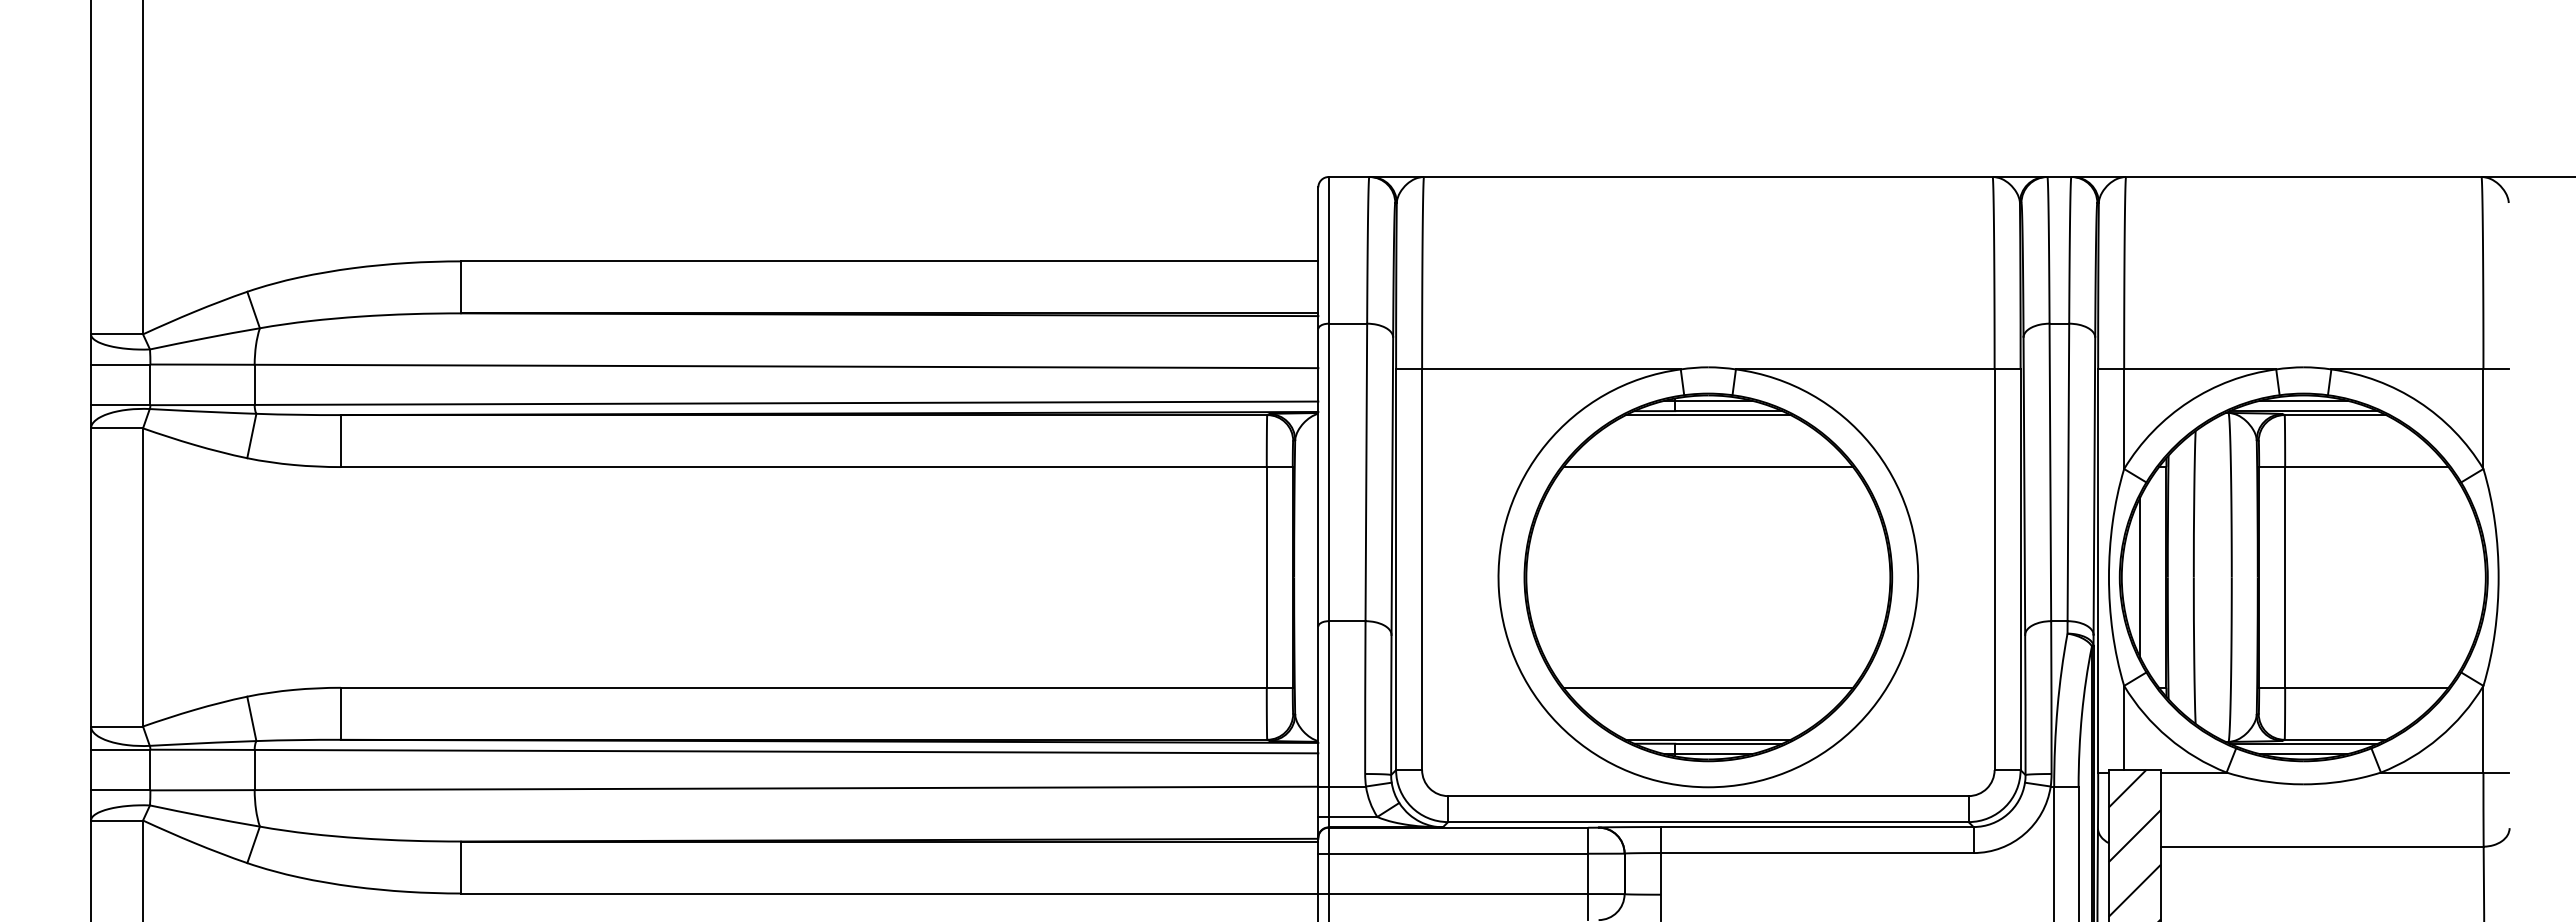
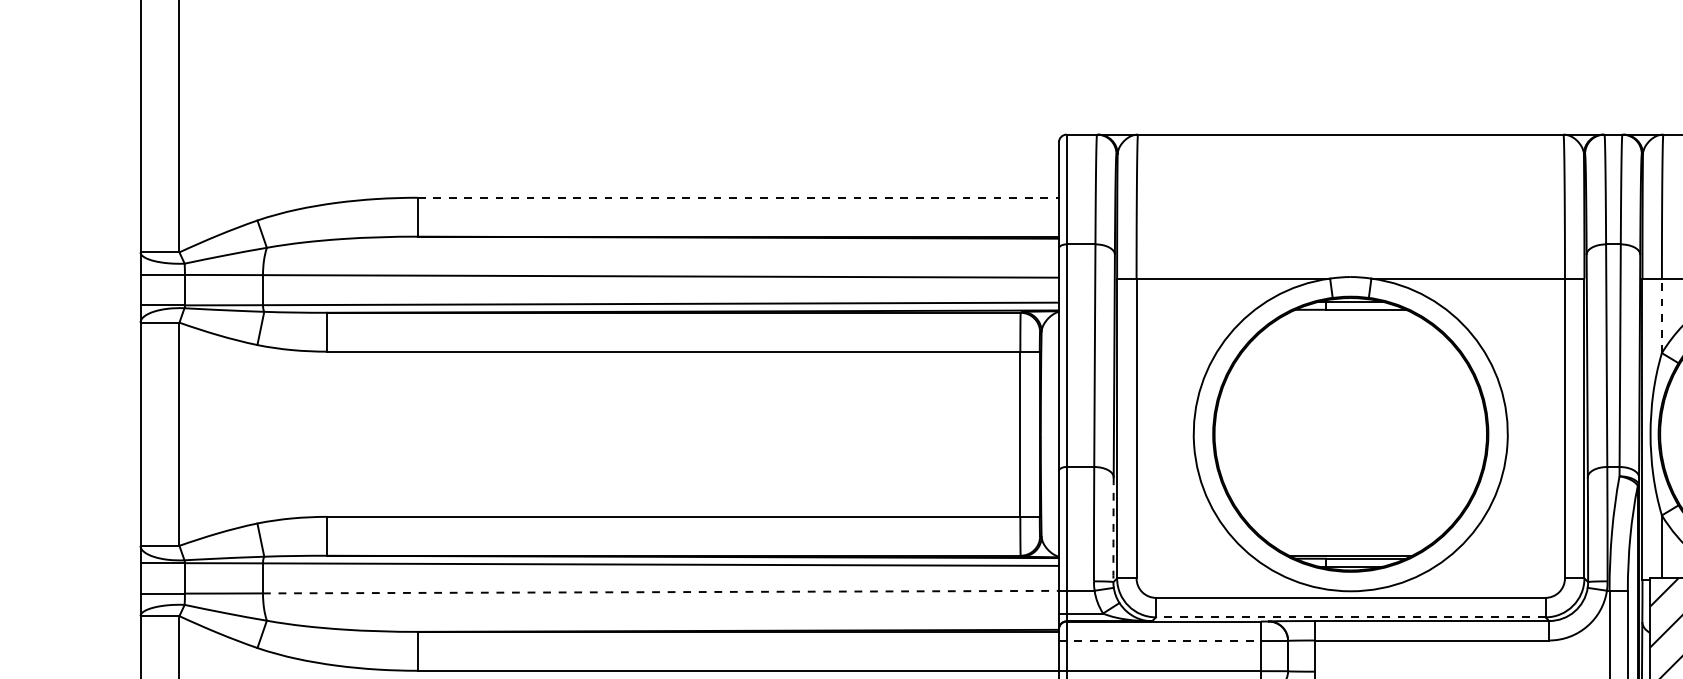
line: (890, 261) -> (738, 197), solid -> dashed
line: (1708, 415) -> (1350, 313), removed
line: (2124, 419) -> (1662, 316), solid -> dashed
line: (1708, 467) -> (1350, 352), removed
line: (2140, 577) -> (1674, 434), removed
line: (1708, 687) -> (1350, 516), removed
arc: (1391, 705) -> (1113, 530), solid -> dashed
line: (786, 788) -> (660, 592), solid -> dashed
line: (1707, 822) -> (1350, 617), solid -> dashed
line: (1453, 853) -> (1160, 640), solid -> dashed

